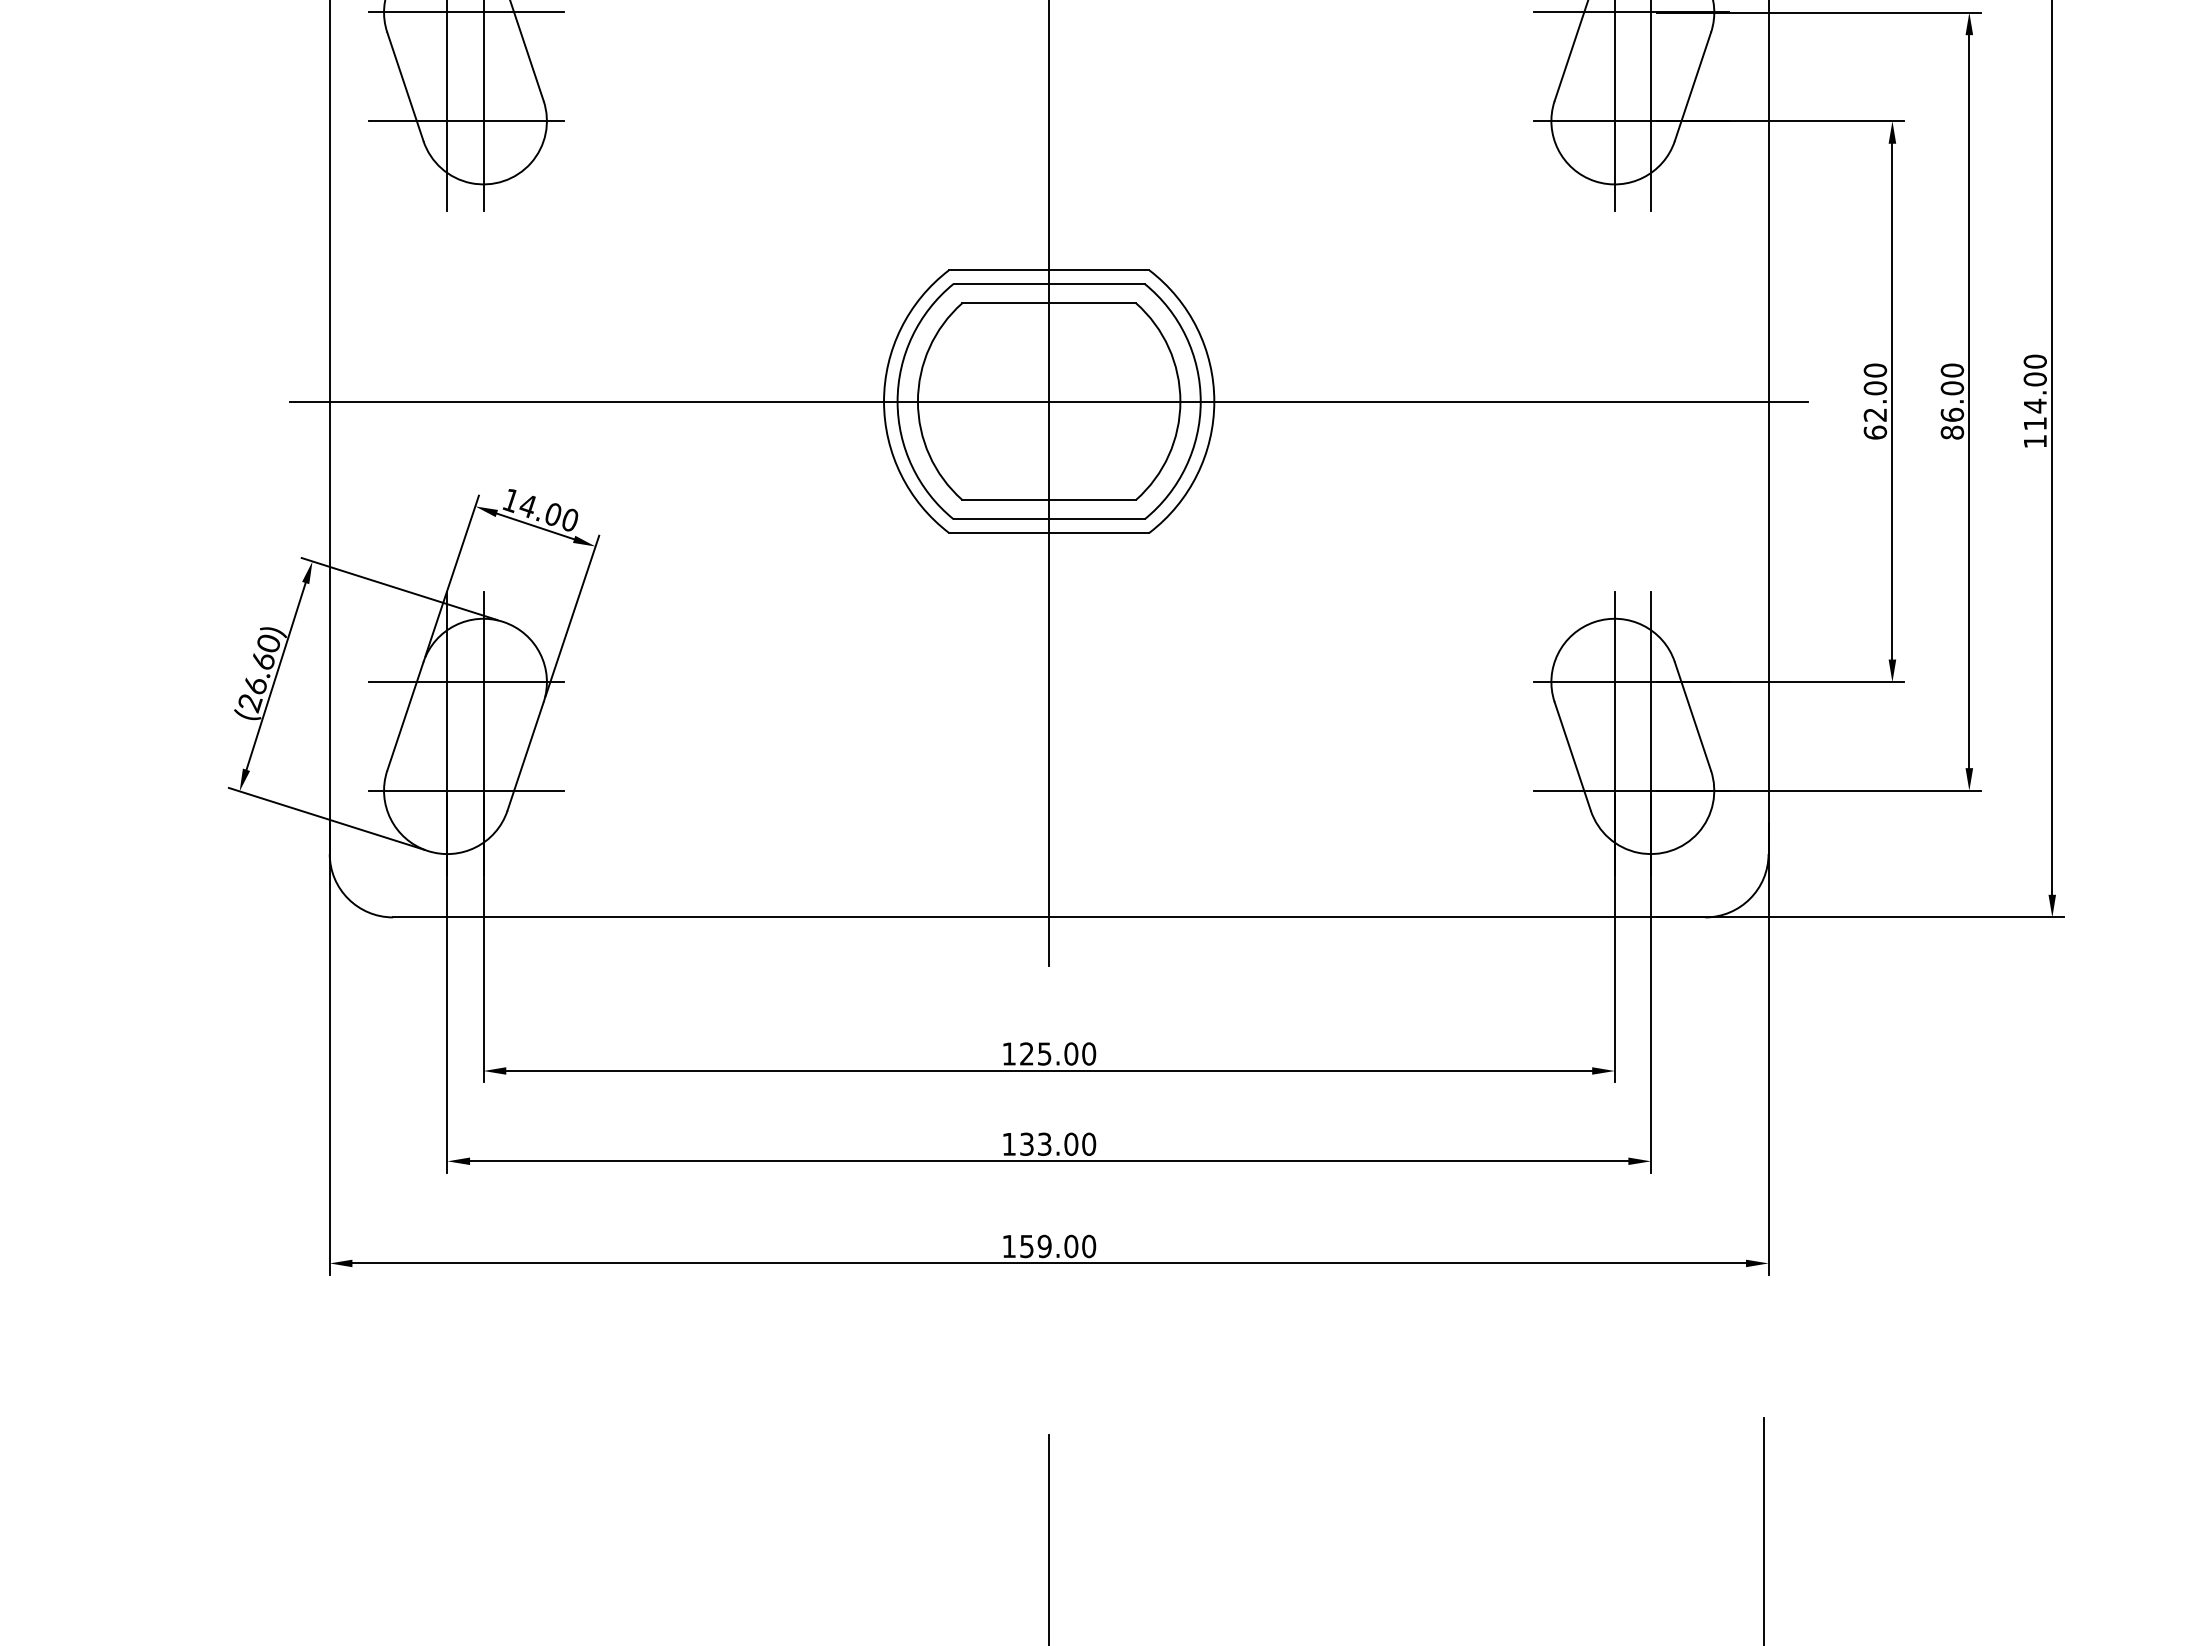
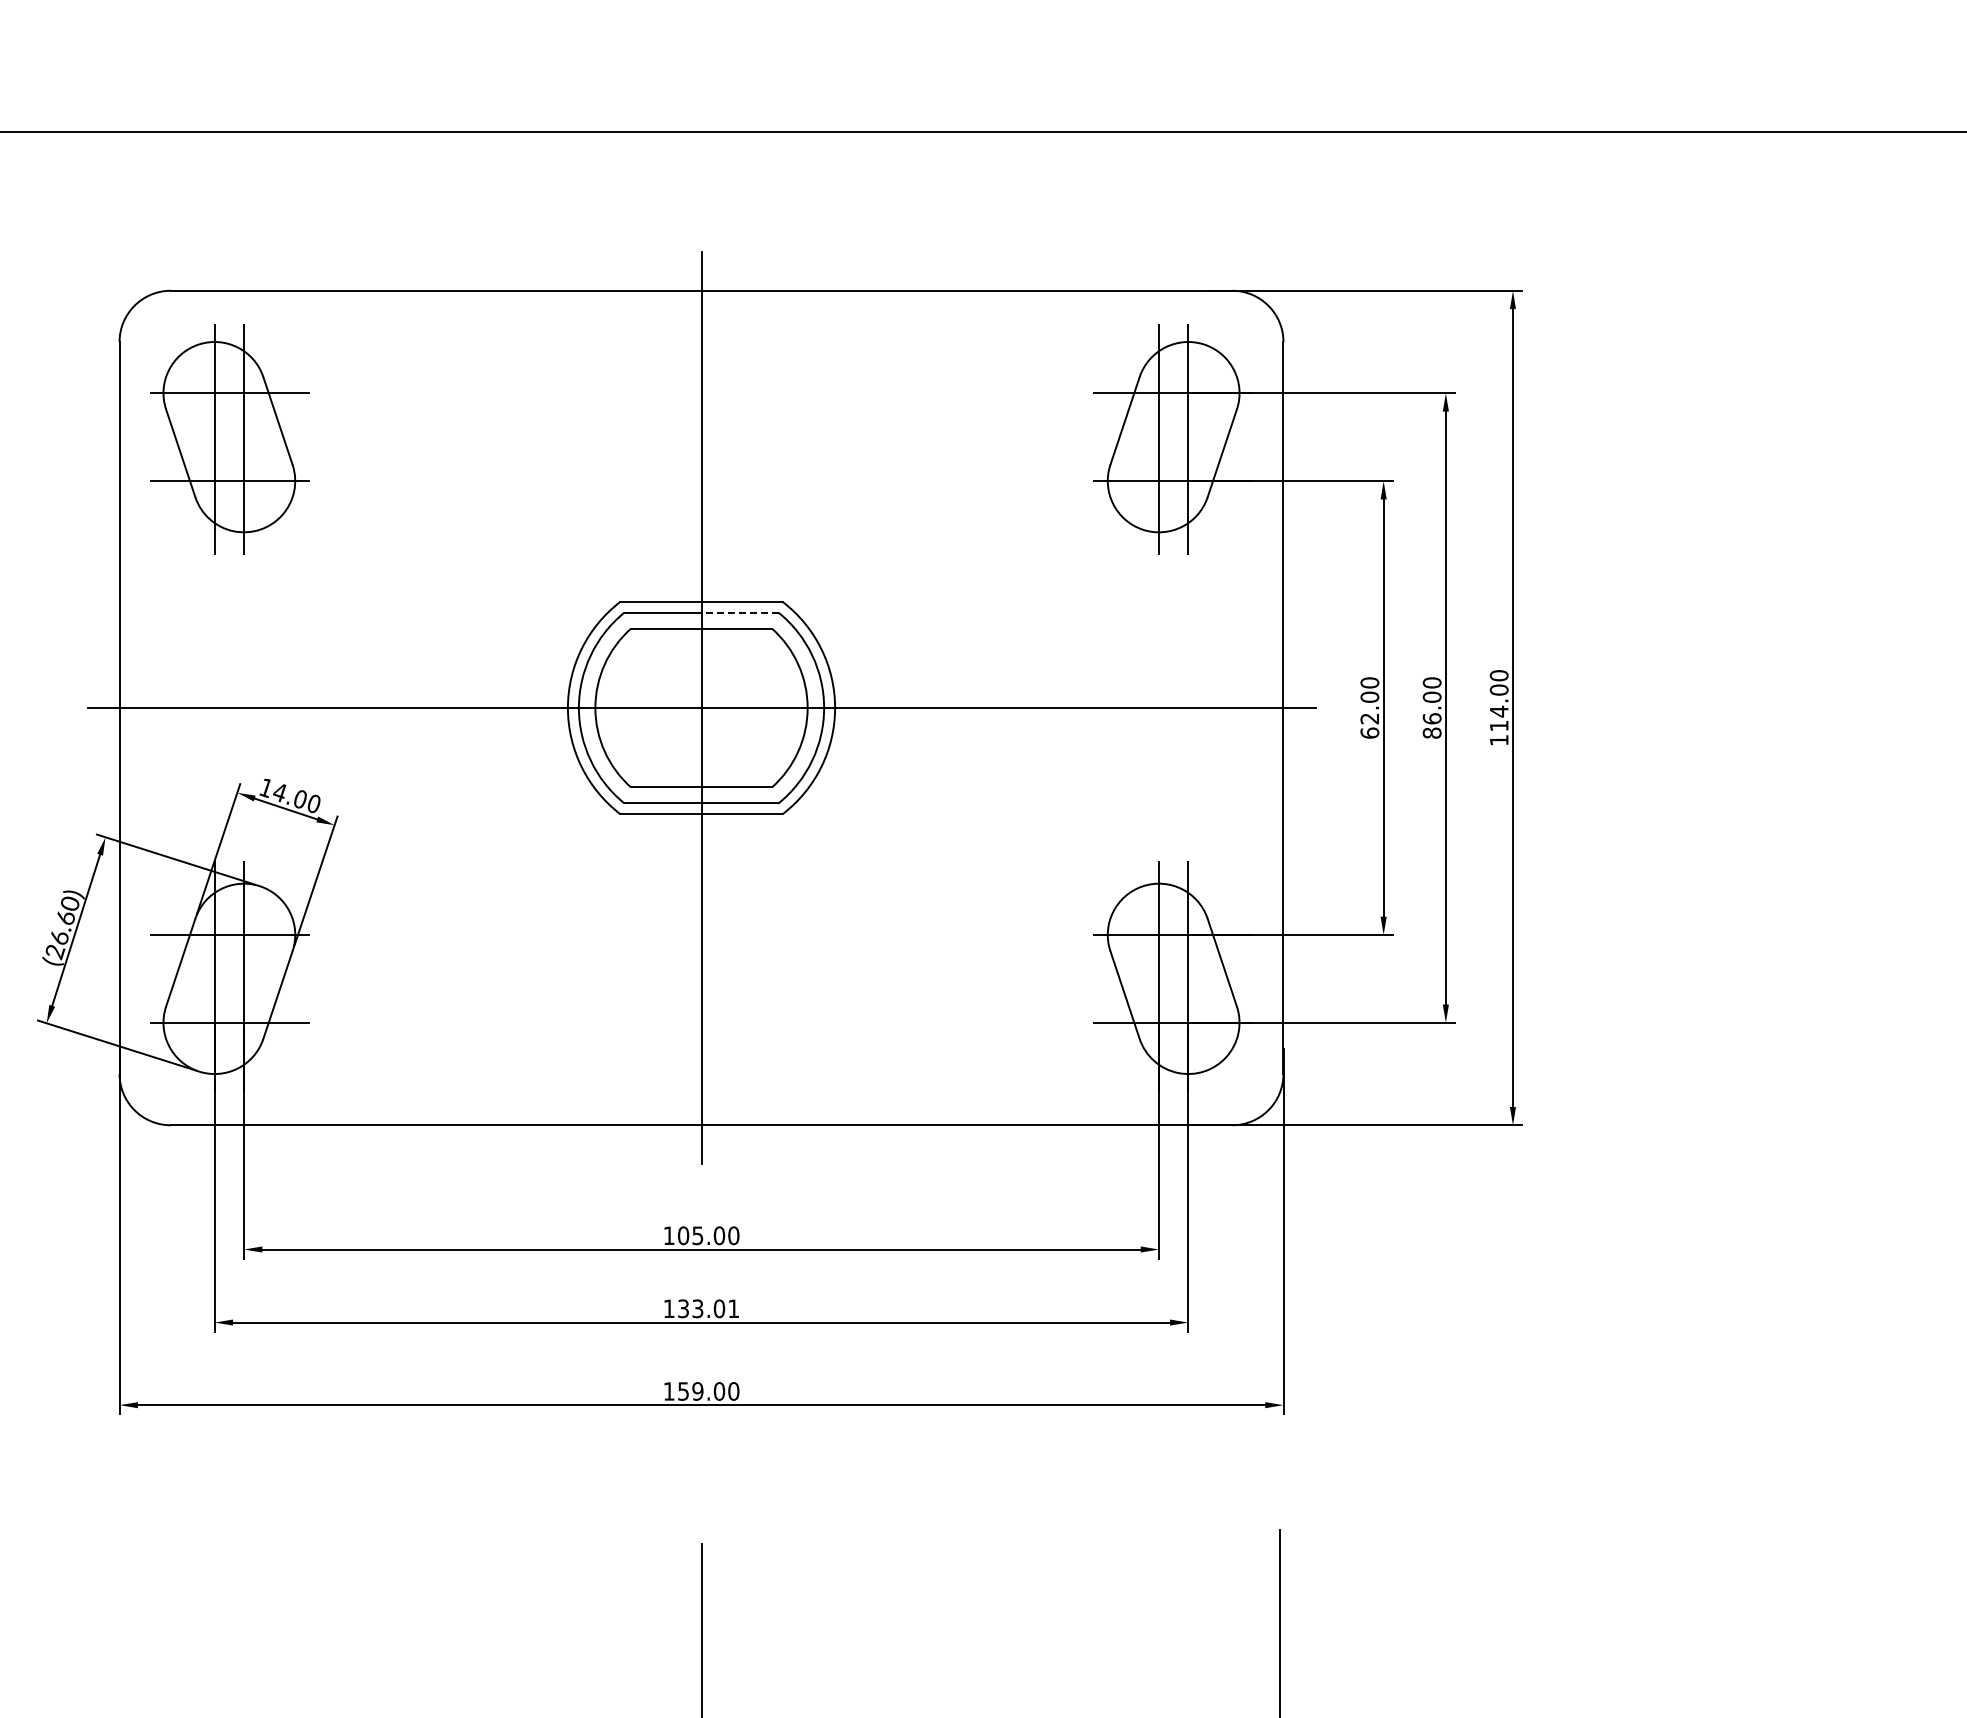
line: (1097, 283) -> (740, 612), solid -> dashed
text: (1026, 1053) -> (683, 1235), 125.00 -> 105.00
text: (1088, 1143) -> (733, 1308), 133.00 -> 133.01

